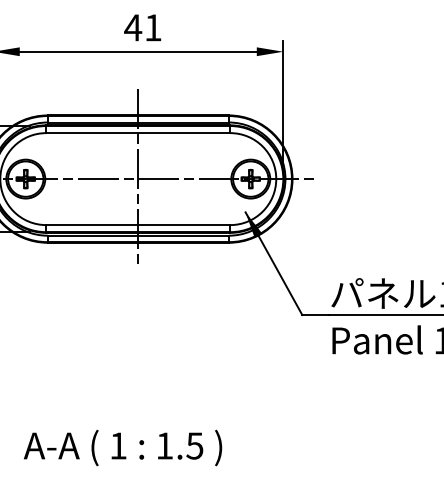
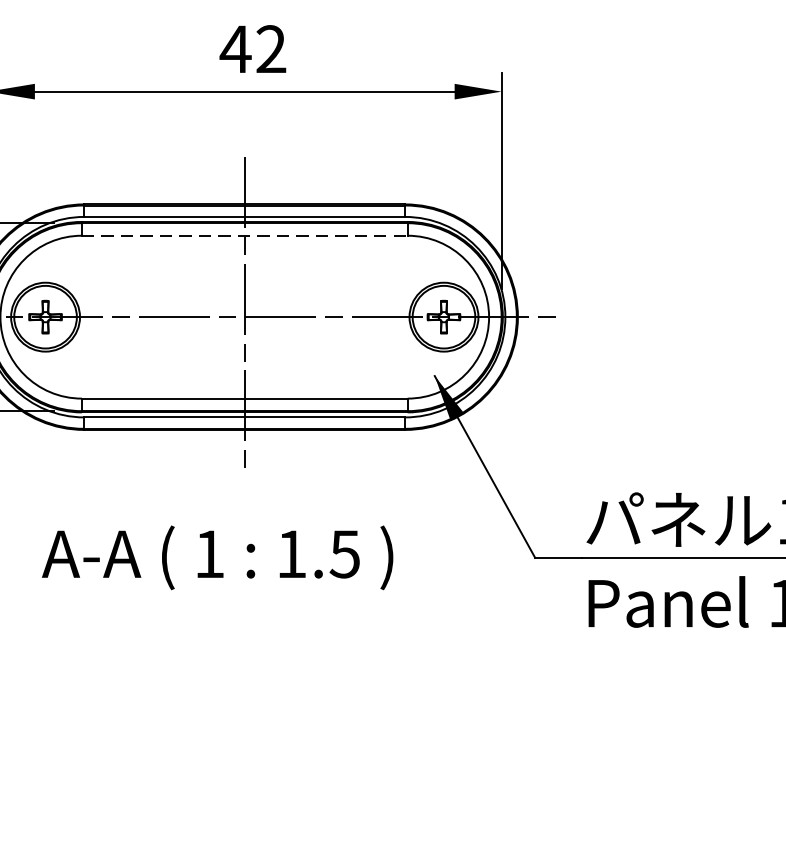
text: (153, 27) -> (271, 48), 41 -> 42
line: (138, 133) -> (245, 236), solid -> dashed
text: (123, 447) -> (218, 556), moved

